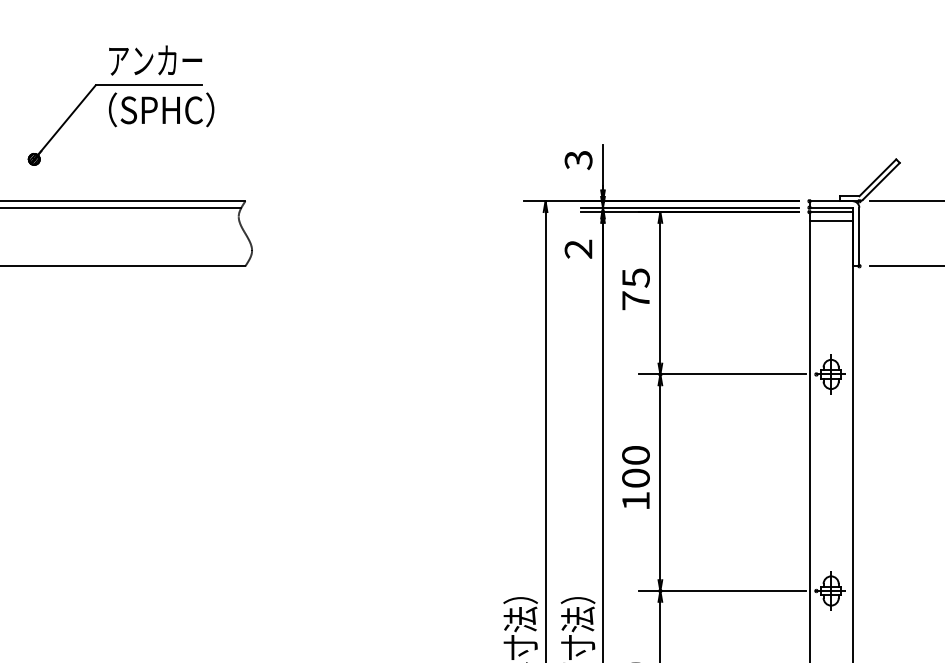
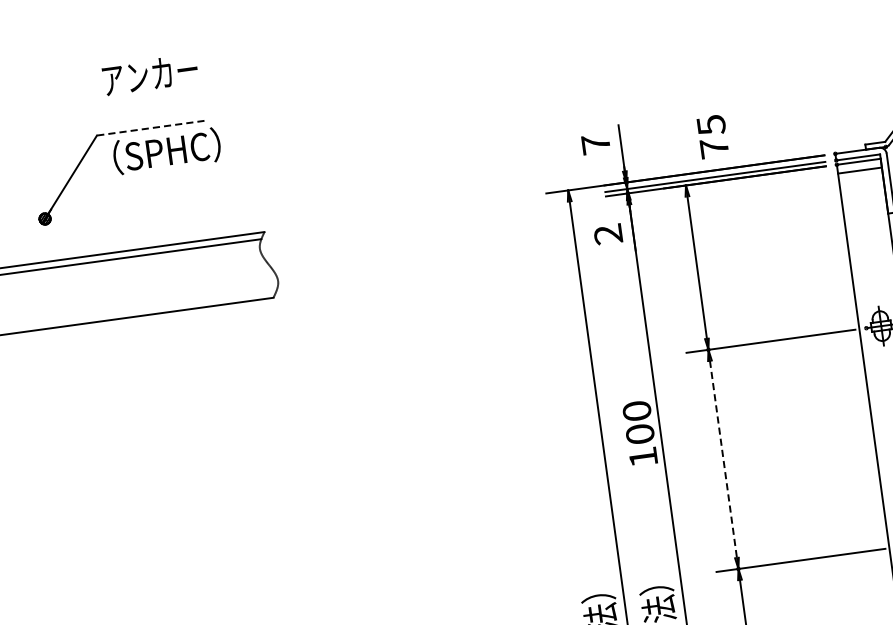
text: (155, 60) -> (150, 74), moved
line: (148, 85) -> (150, 128), solid -> dashed
text: (578, 160) -> (595, 144), 3 -> 7
text: (635, 289) -> (712, 136), moved
text: (635, 477) -> (639, 433), moved
line: (660, 483) -> (723, 460), solid -> dashed

